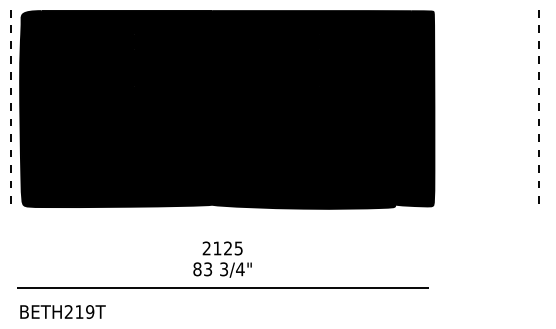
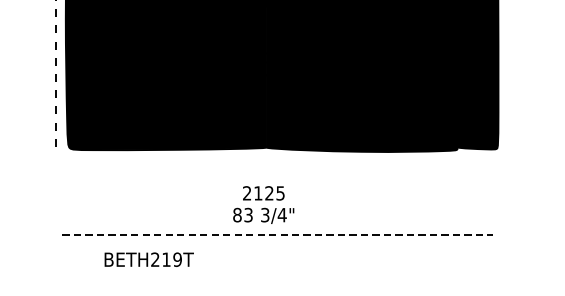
text: (222, 259) -> (263, 204), moved
line: (223, 288) -> (278, 235), solid -> dashed
text: (62, 311) -> (148, 259), moved

